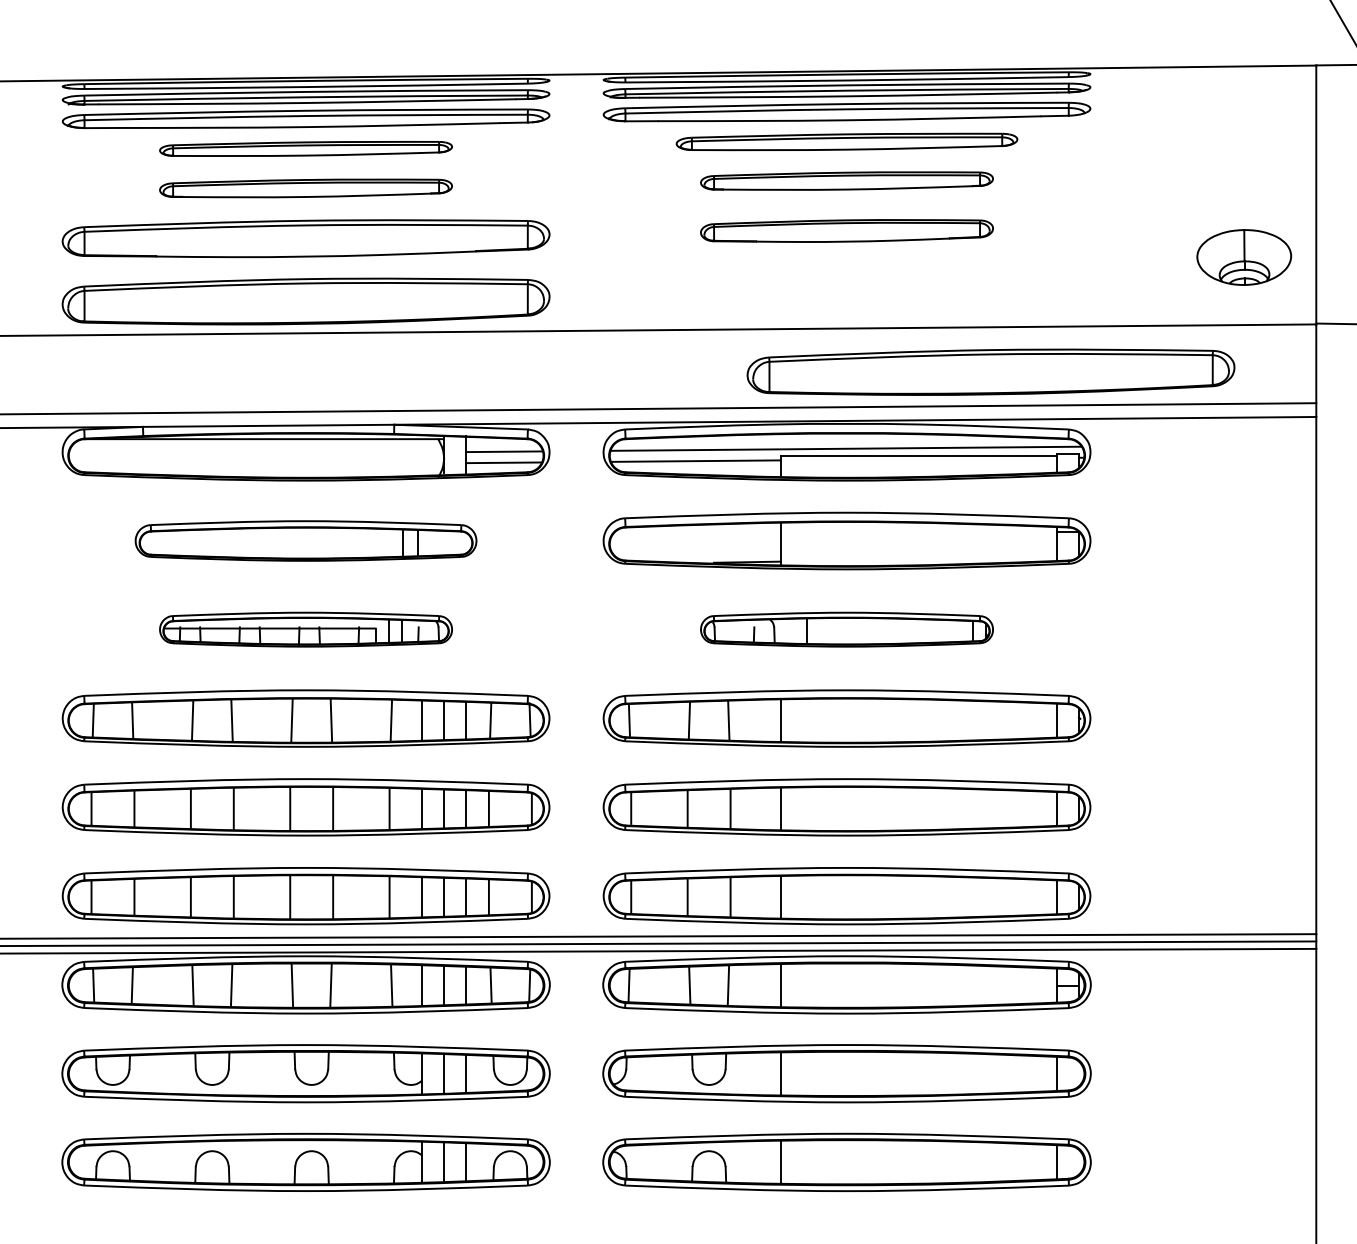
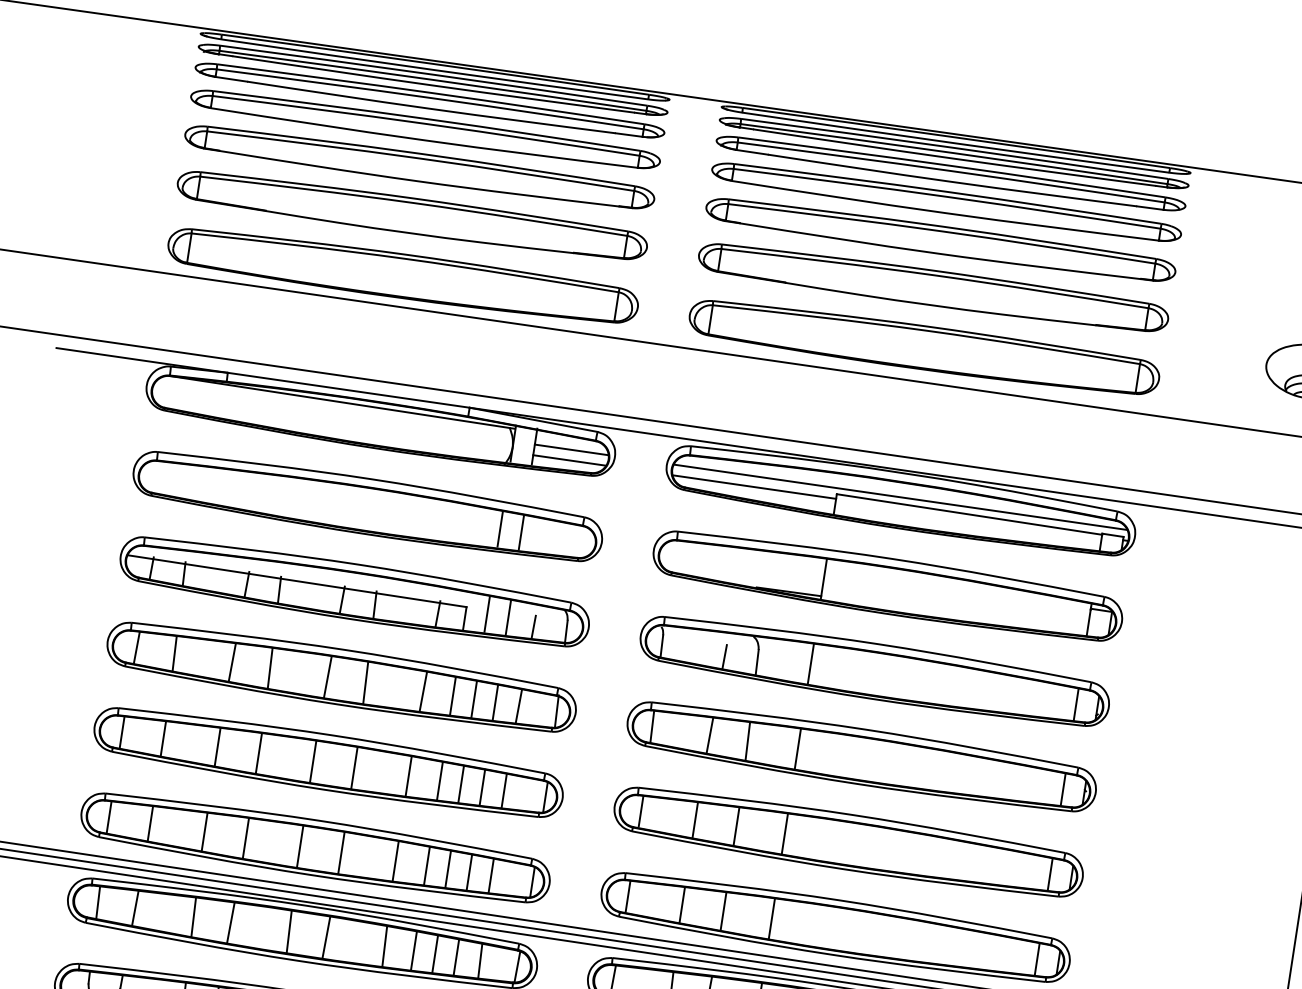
part: (846, 141) -> (946, 201), size x1.43
part: (305, 148) -> (424, 129), size x1.67
part: (846, 180) -> (940, 239), size x1.67
part: (305, 188) -> (419, 167), size x1.67
part: (846, 230) -> (933, 287), size x1.67
part: (990, 371) -> (923, 347), moved
part: (305, 540) -> (367, 505), size x1.43
part: (305, 629) -> (354, 591), size x1.67
part: (846, 629) -> (874, 671), size x1.67

